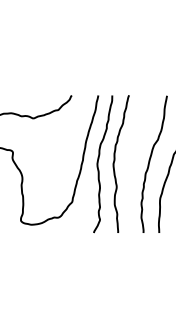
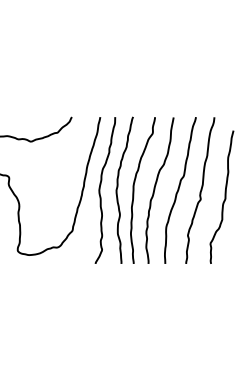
curve: (130, 164) -> (134, 190), added

